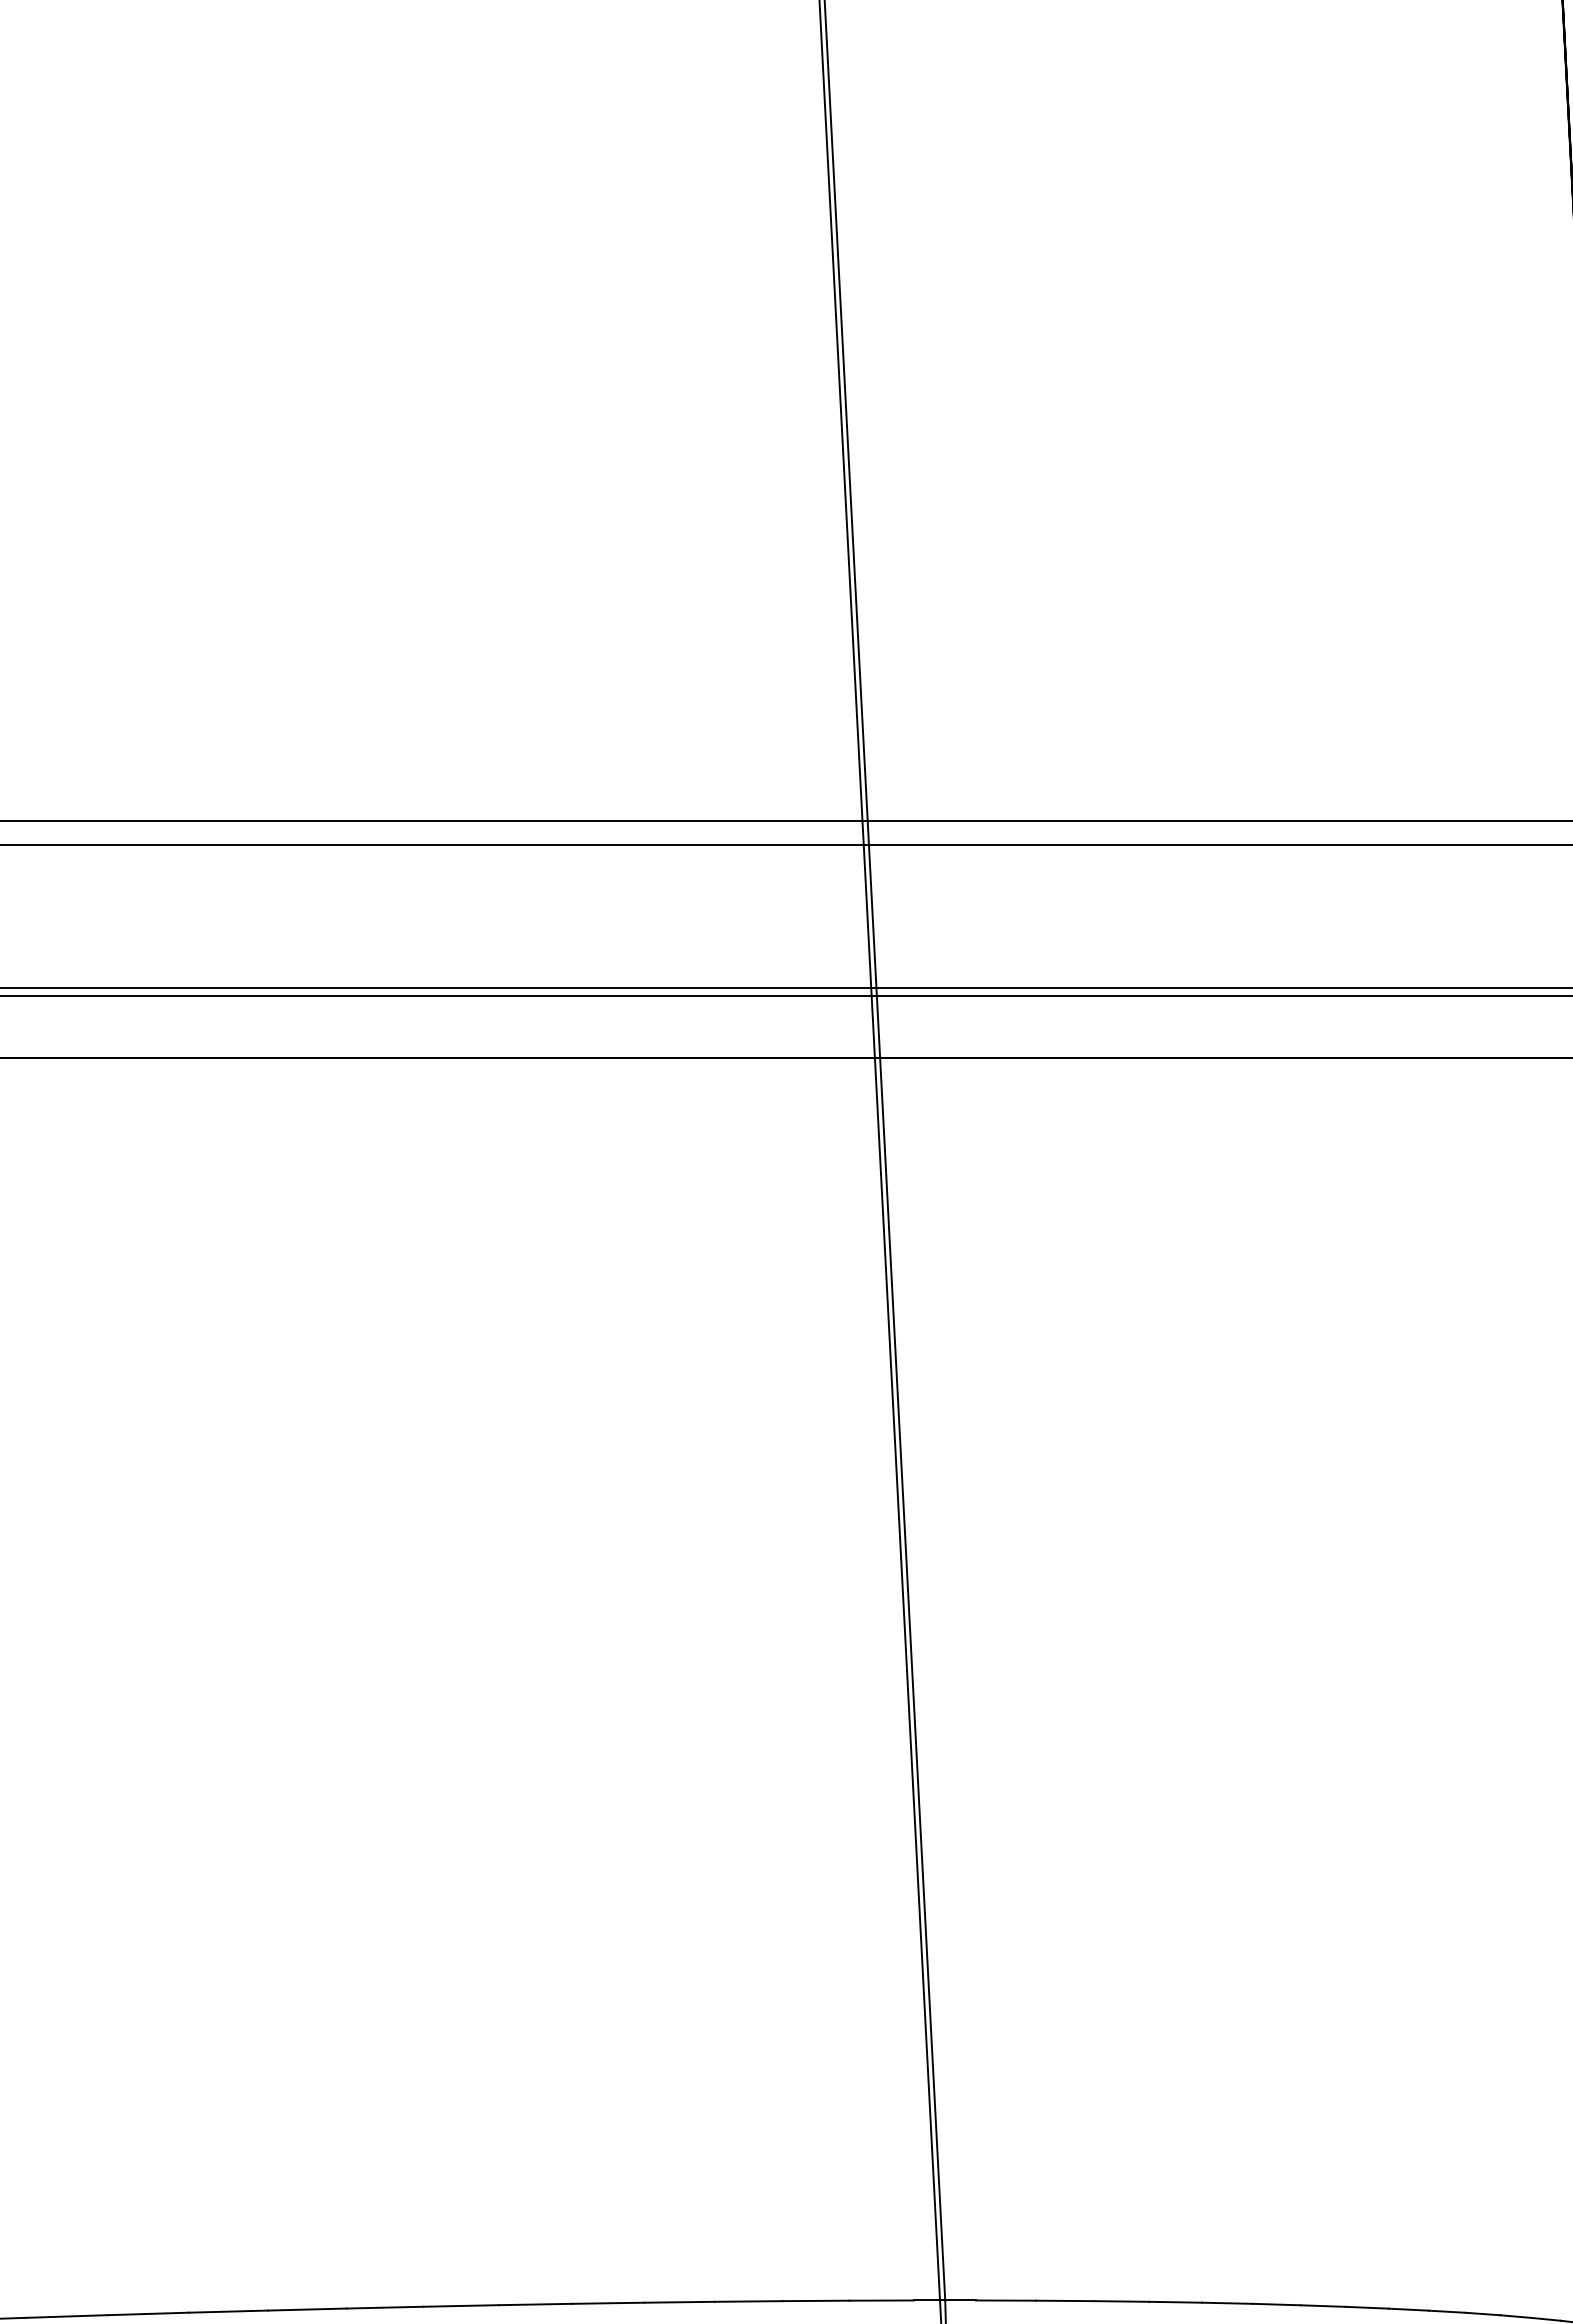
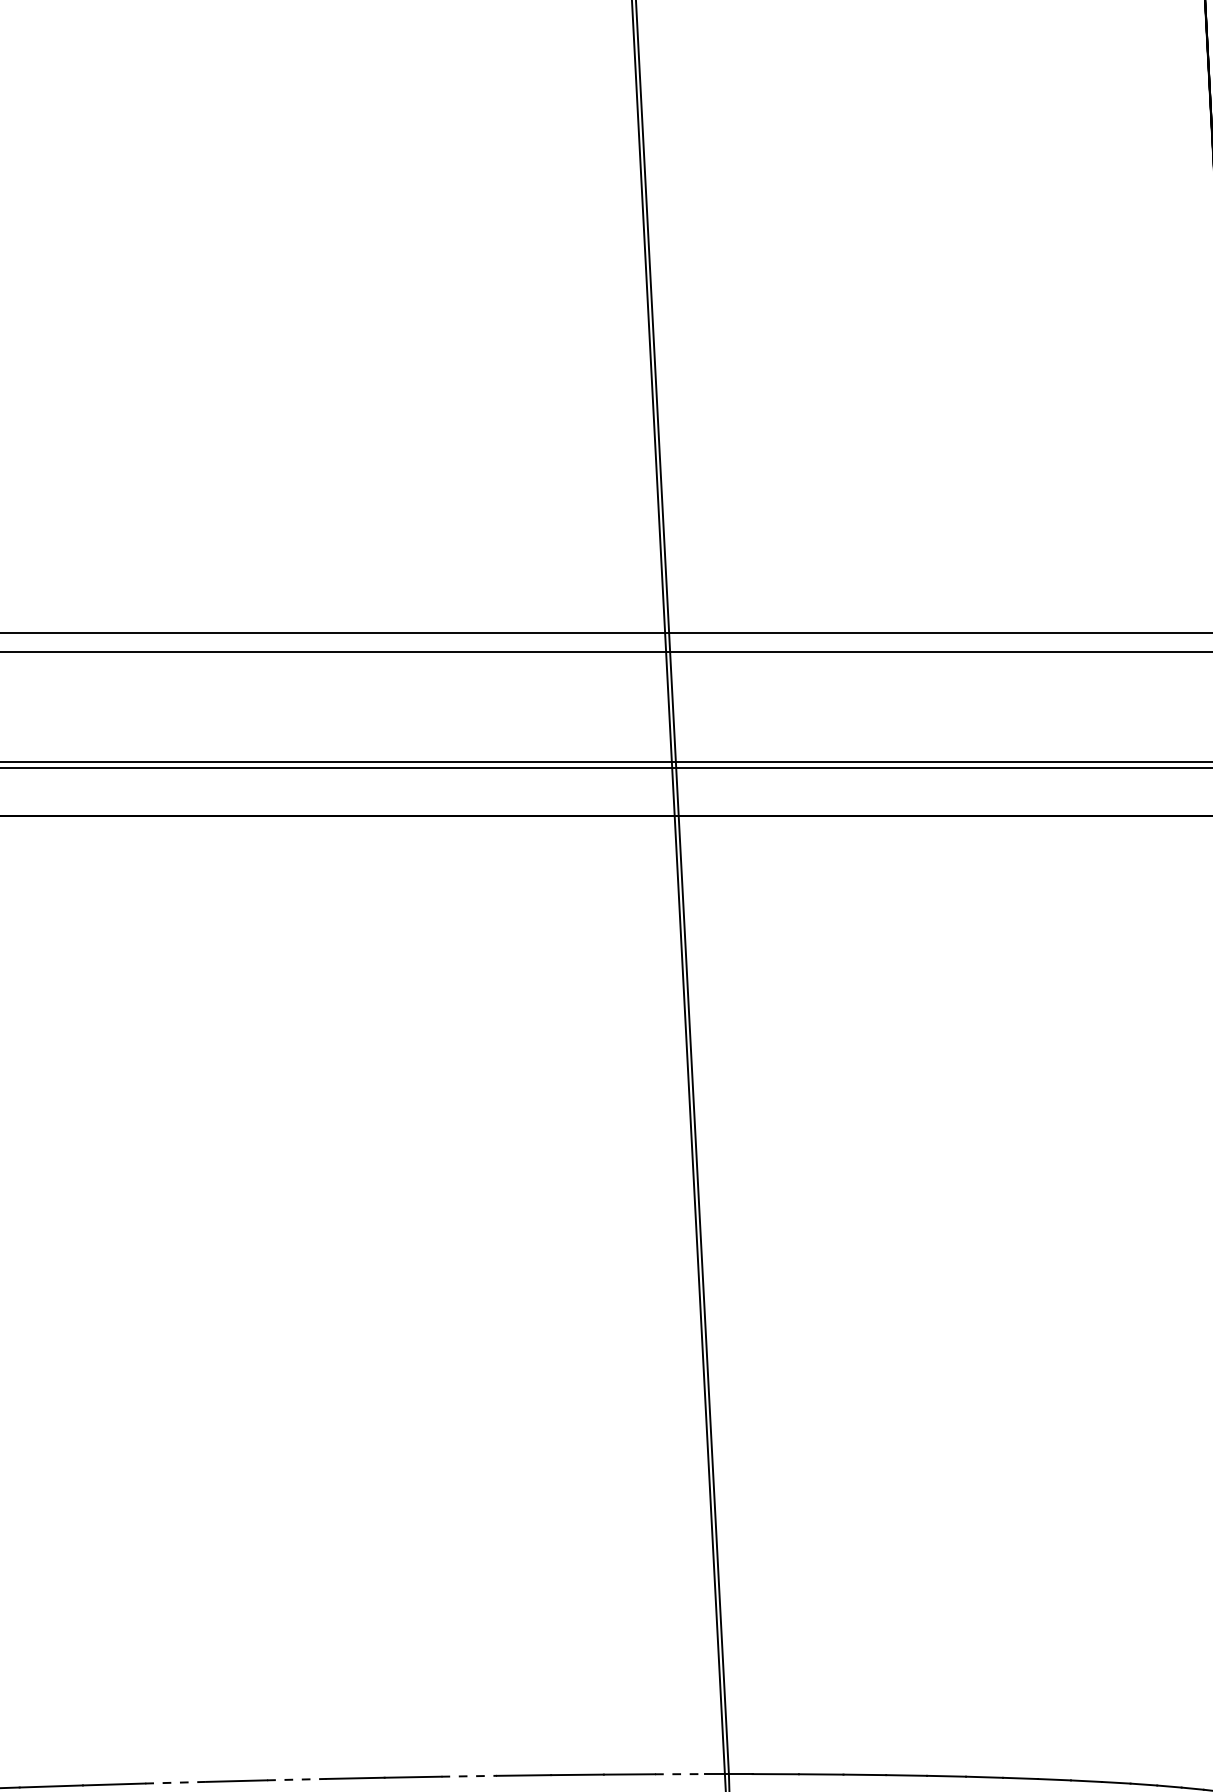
line: (882, 2300) -> (680, 1774), solid -> dashed
line: (608, 2303) -> (469, 1776), solid -> dashed
line: (385, 2307) -> (297, 1779), solid -> dashed
line: (228, 2311) -> (176, 1782), solid -> dashed

